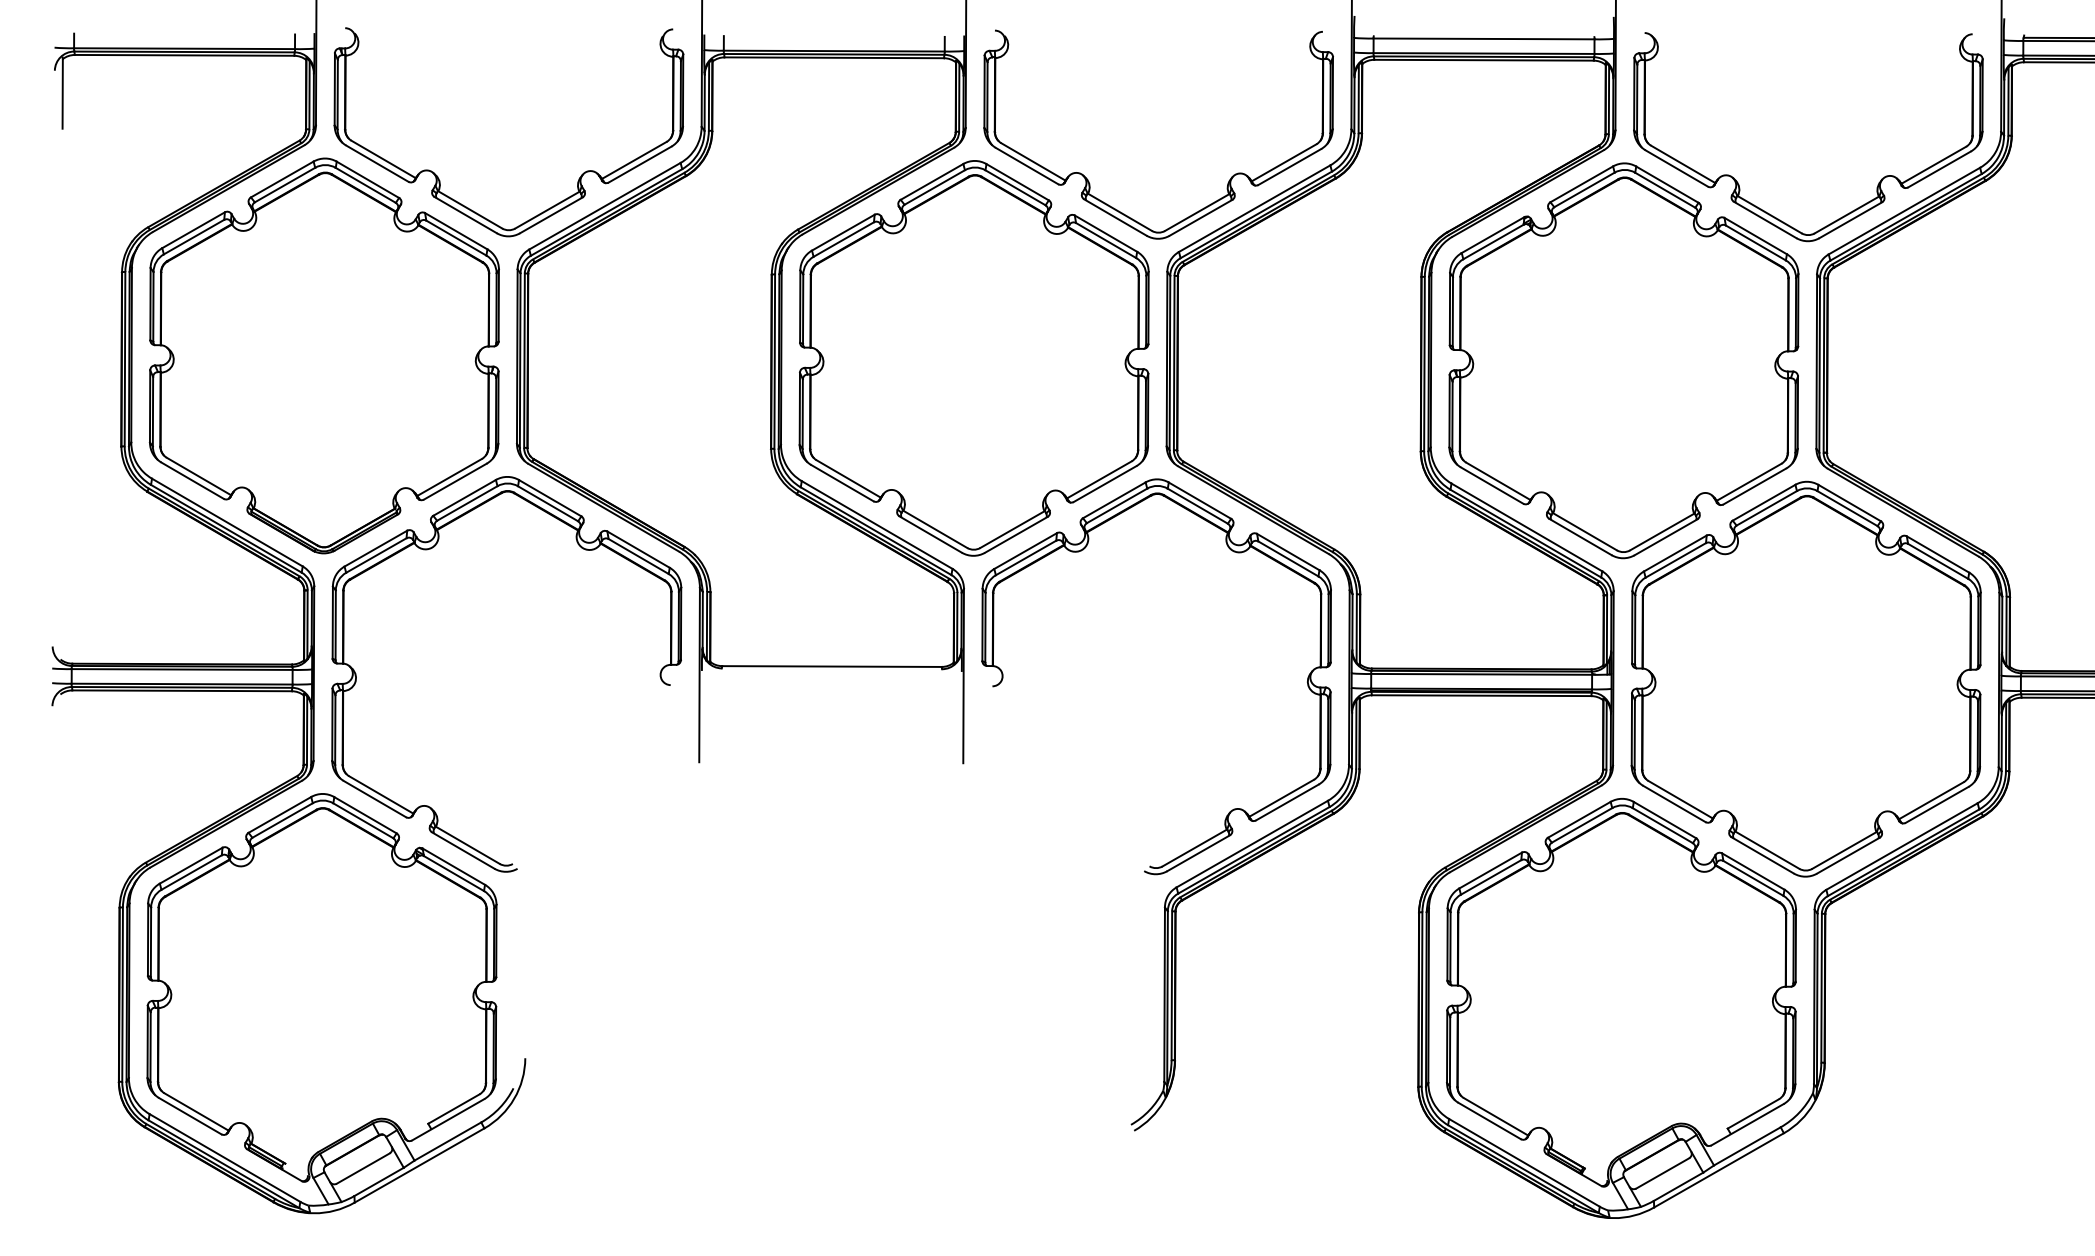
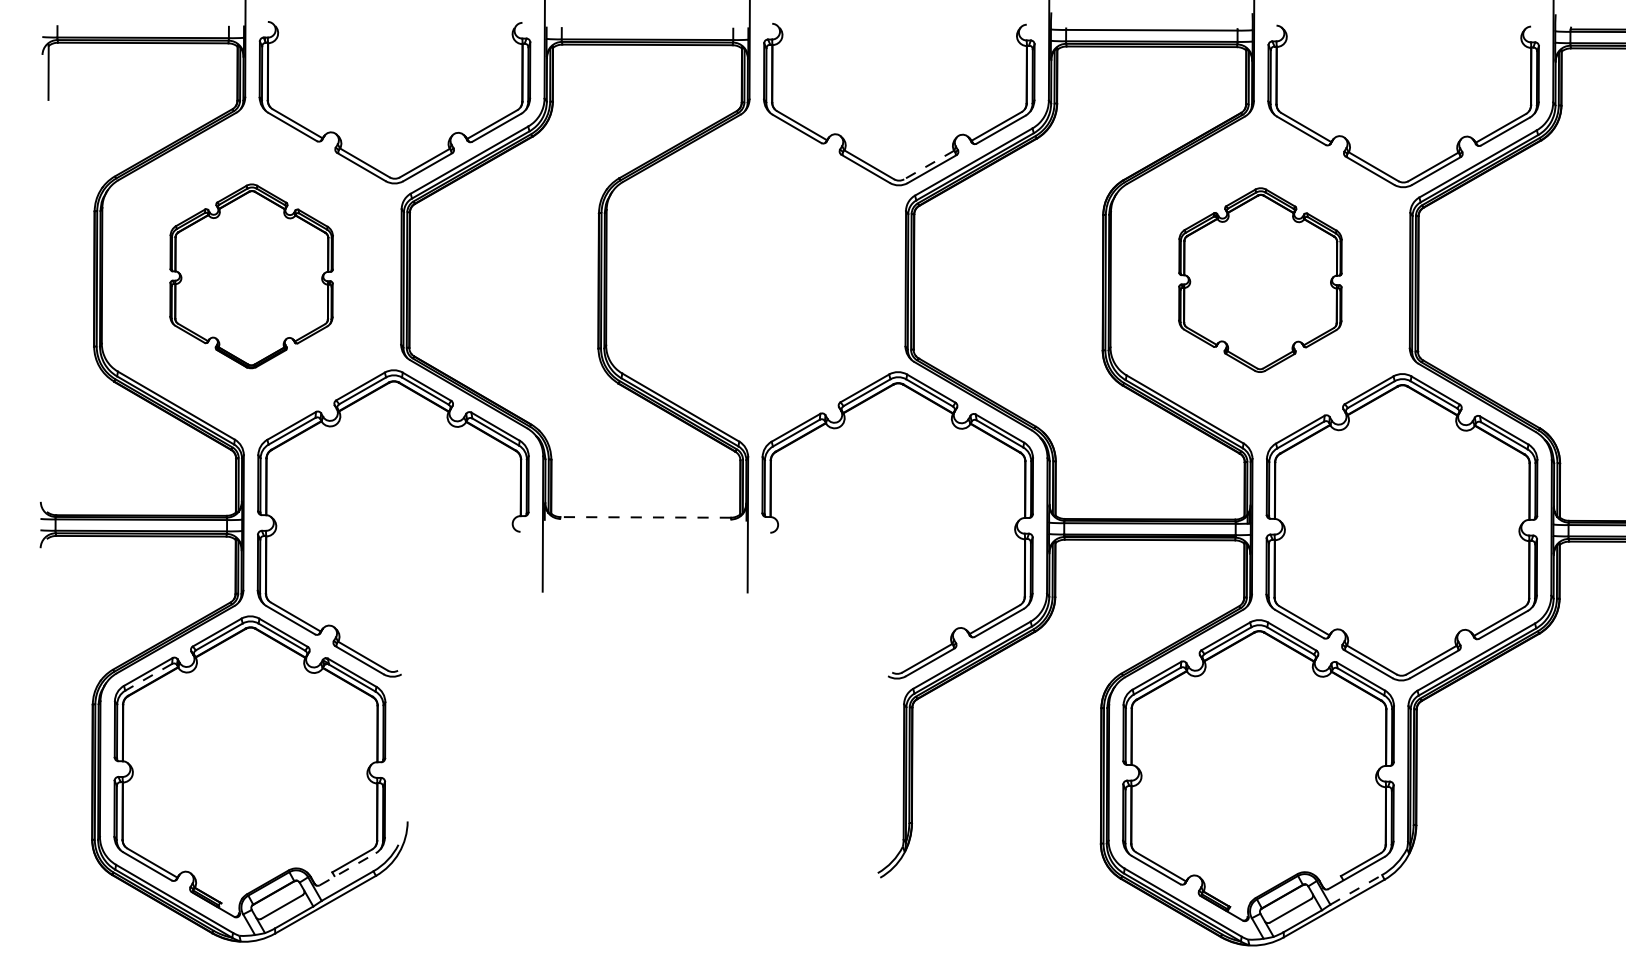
line: (1196, 212) -> (928, 164), solid -> dashed
part: (323, 355) -> (251, 275), size x0.6
part: (973, 358) -> (755, 278), removed
part: (1623, 360) -> (1260, 279), size x0.6
line: (832, 666) -> (646, 517), solid -> dashed
line: (191, 872) -> (148, 677), solid -> dashed
line: (448, 1119) -> (348, 869), solid -> dashed
line: (1747, 1146) -> (1356, 889), solid -> dashed

